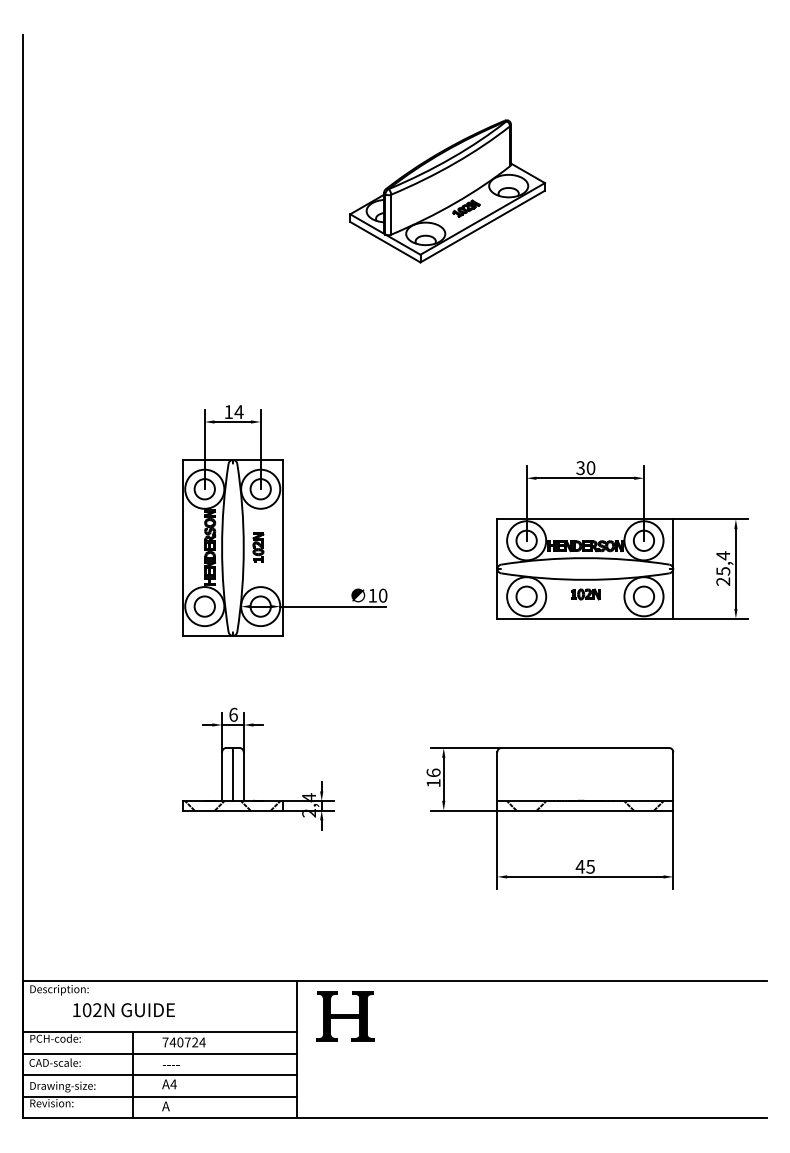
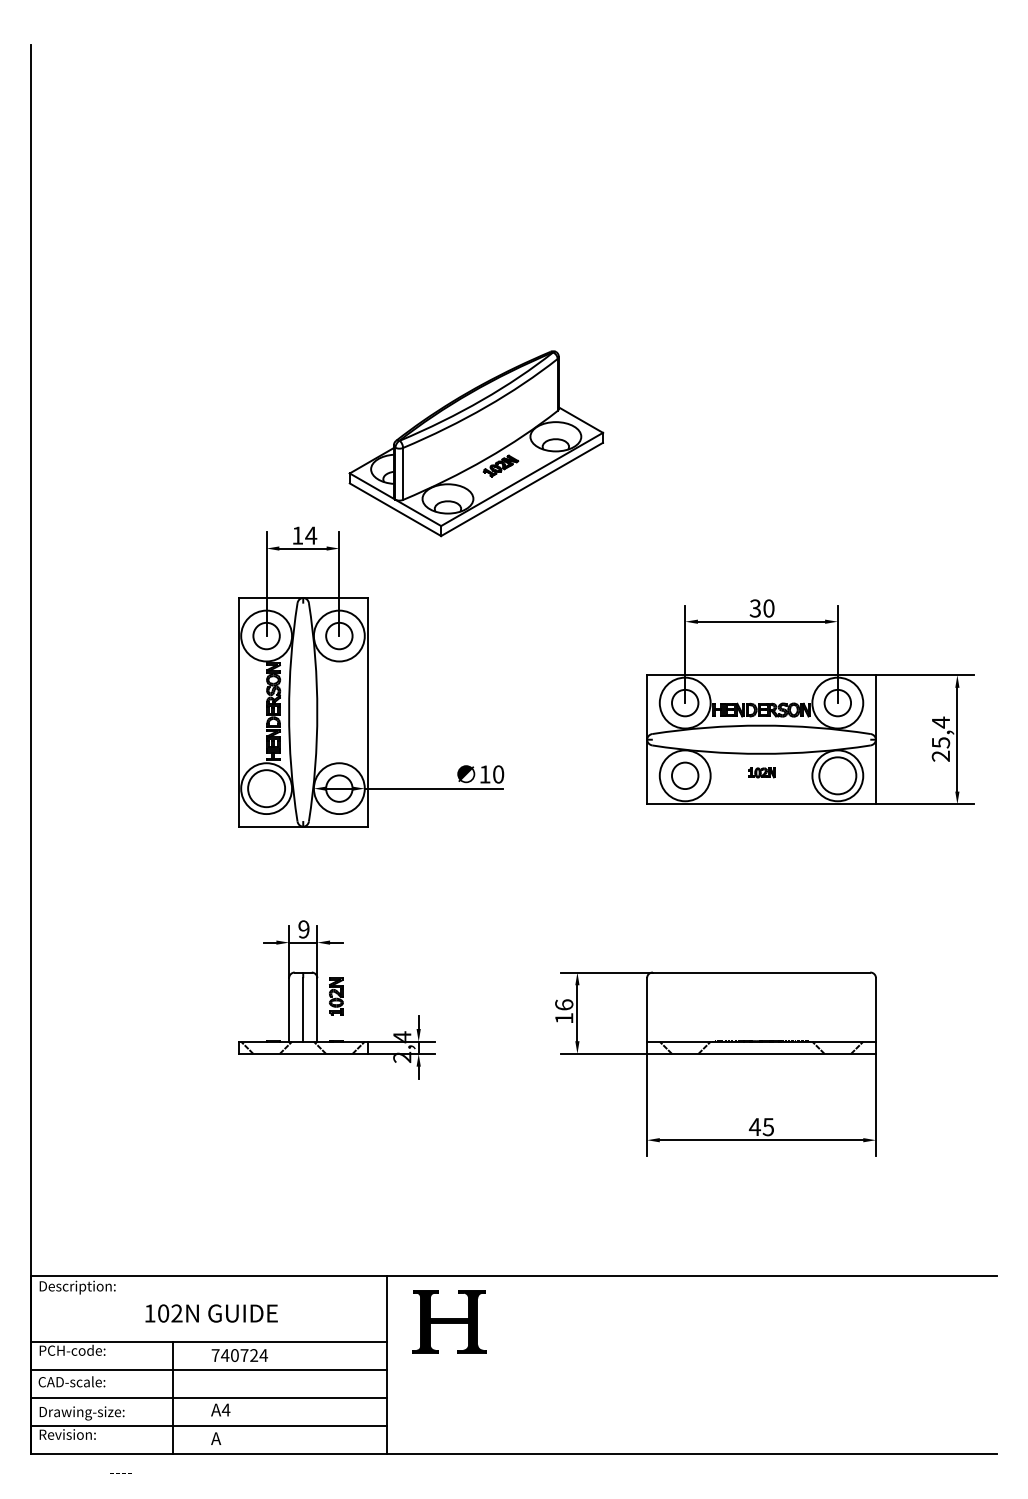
part: (447, 191) -> (476, 443), moved
part: (258, 547) -> (336, 996), moved
part: (586, 594) -> (762, 772), size x0.7
circle: (643, 596) -> (837, 775), size x1.4
circle: (204, 606) -> (266, 788), size x1.4
text: (233, 714) -> (303, 929), 6 -> 9
text: (123, 1010) -> (211, 1313), moved
text: (170, 1065) -> (120, 1473), moved

